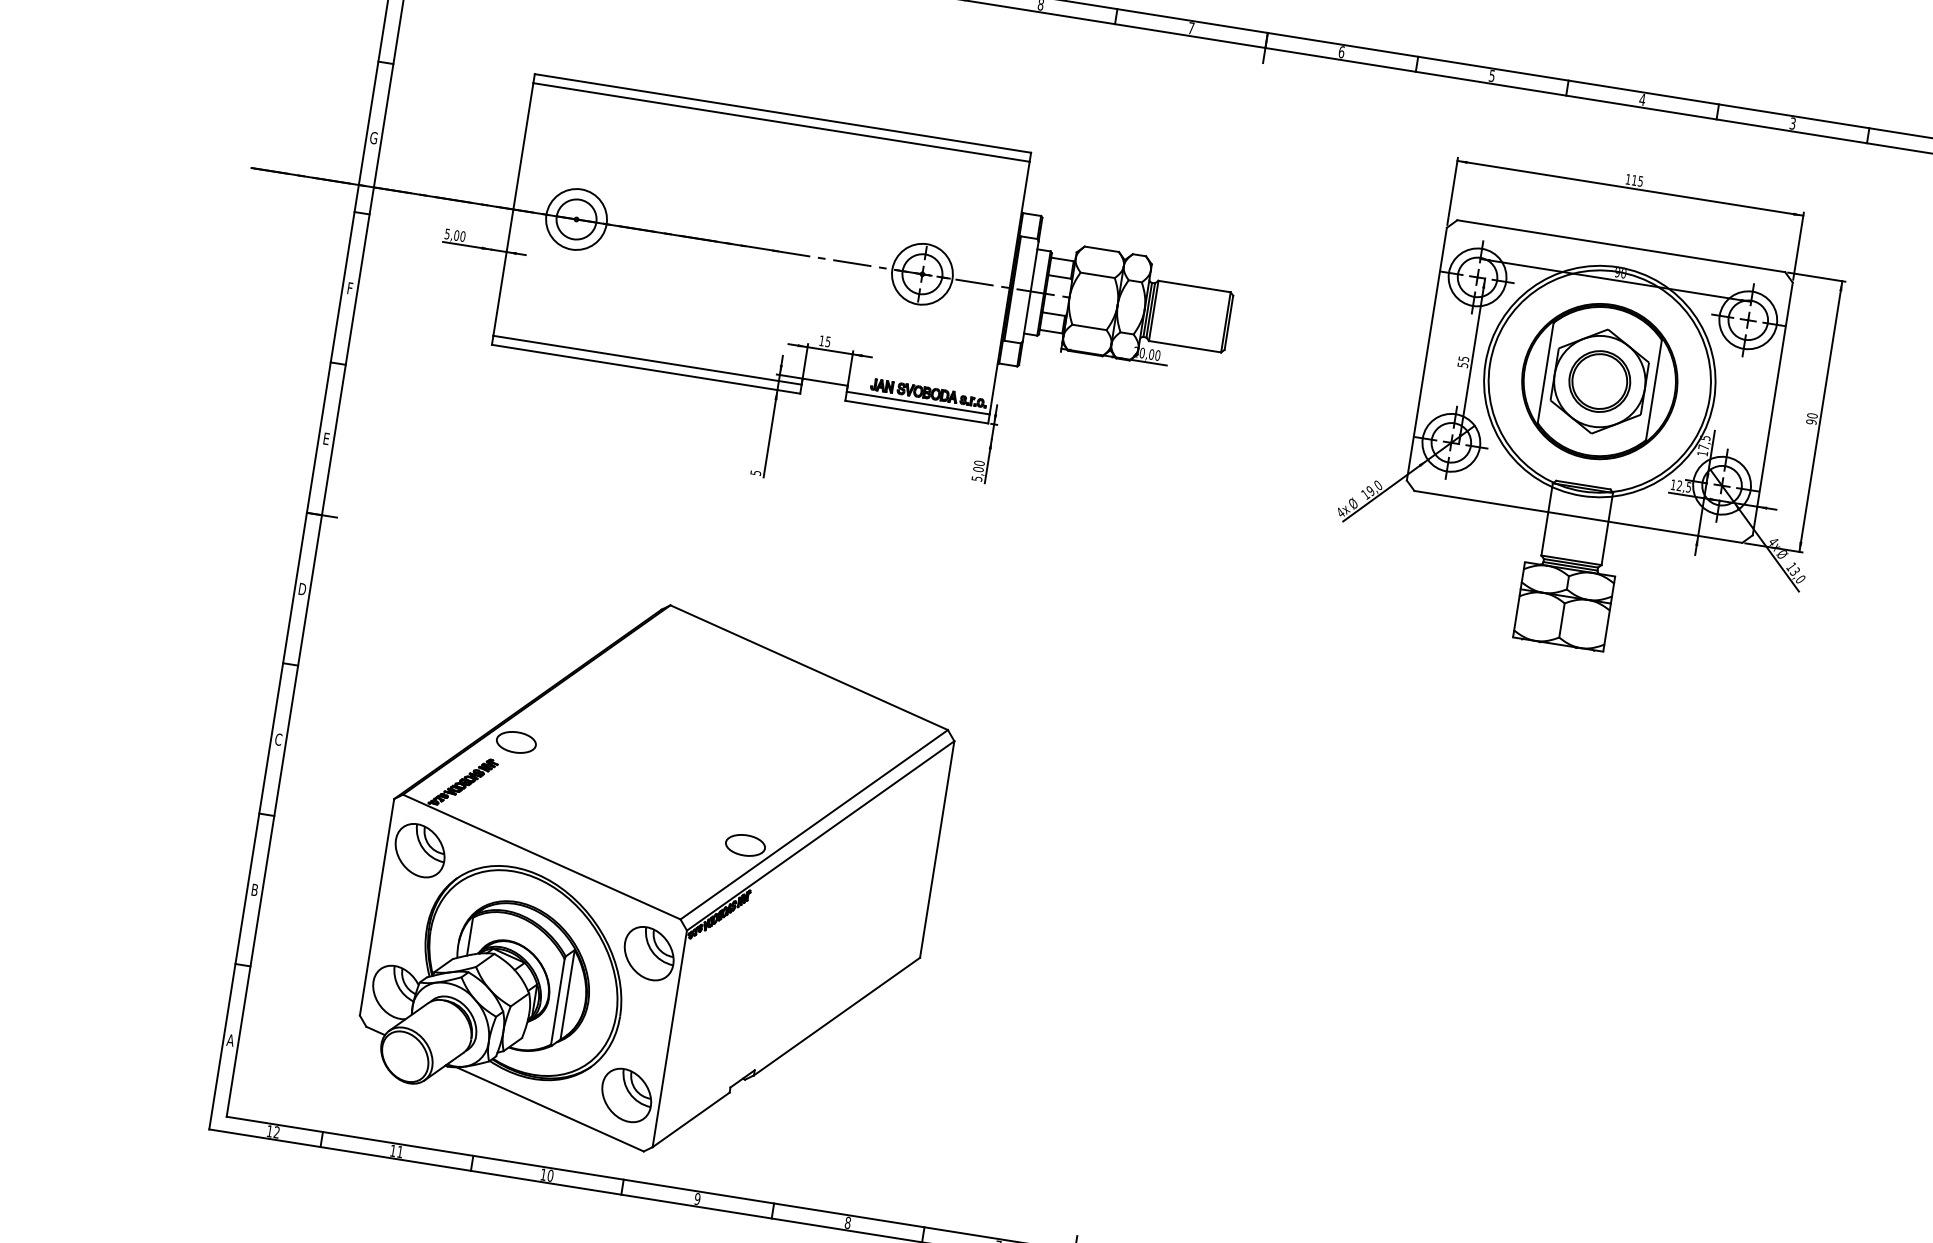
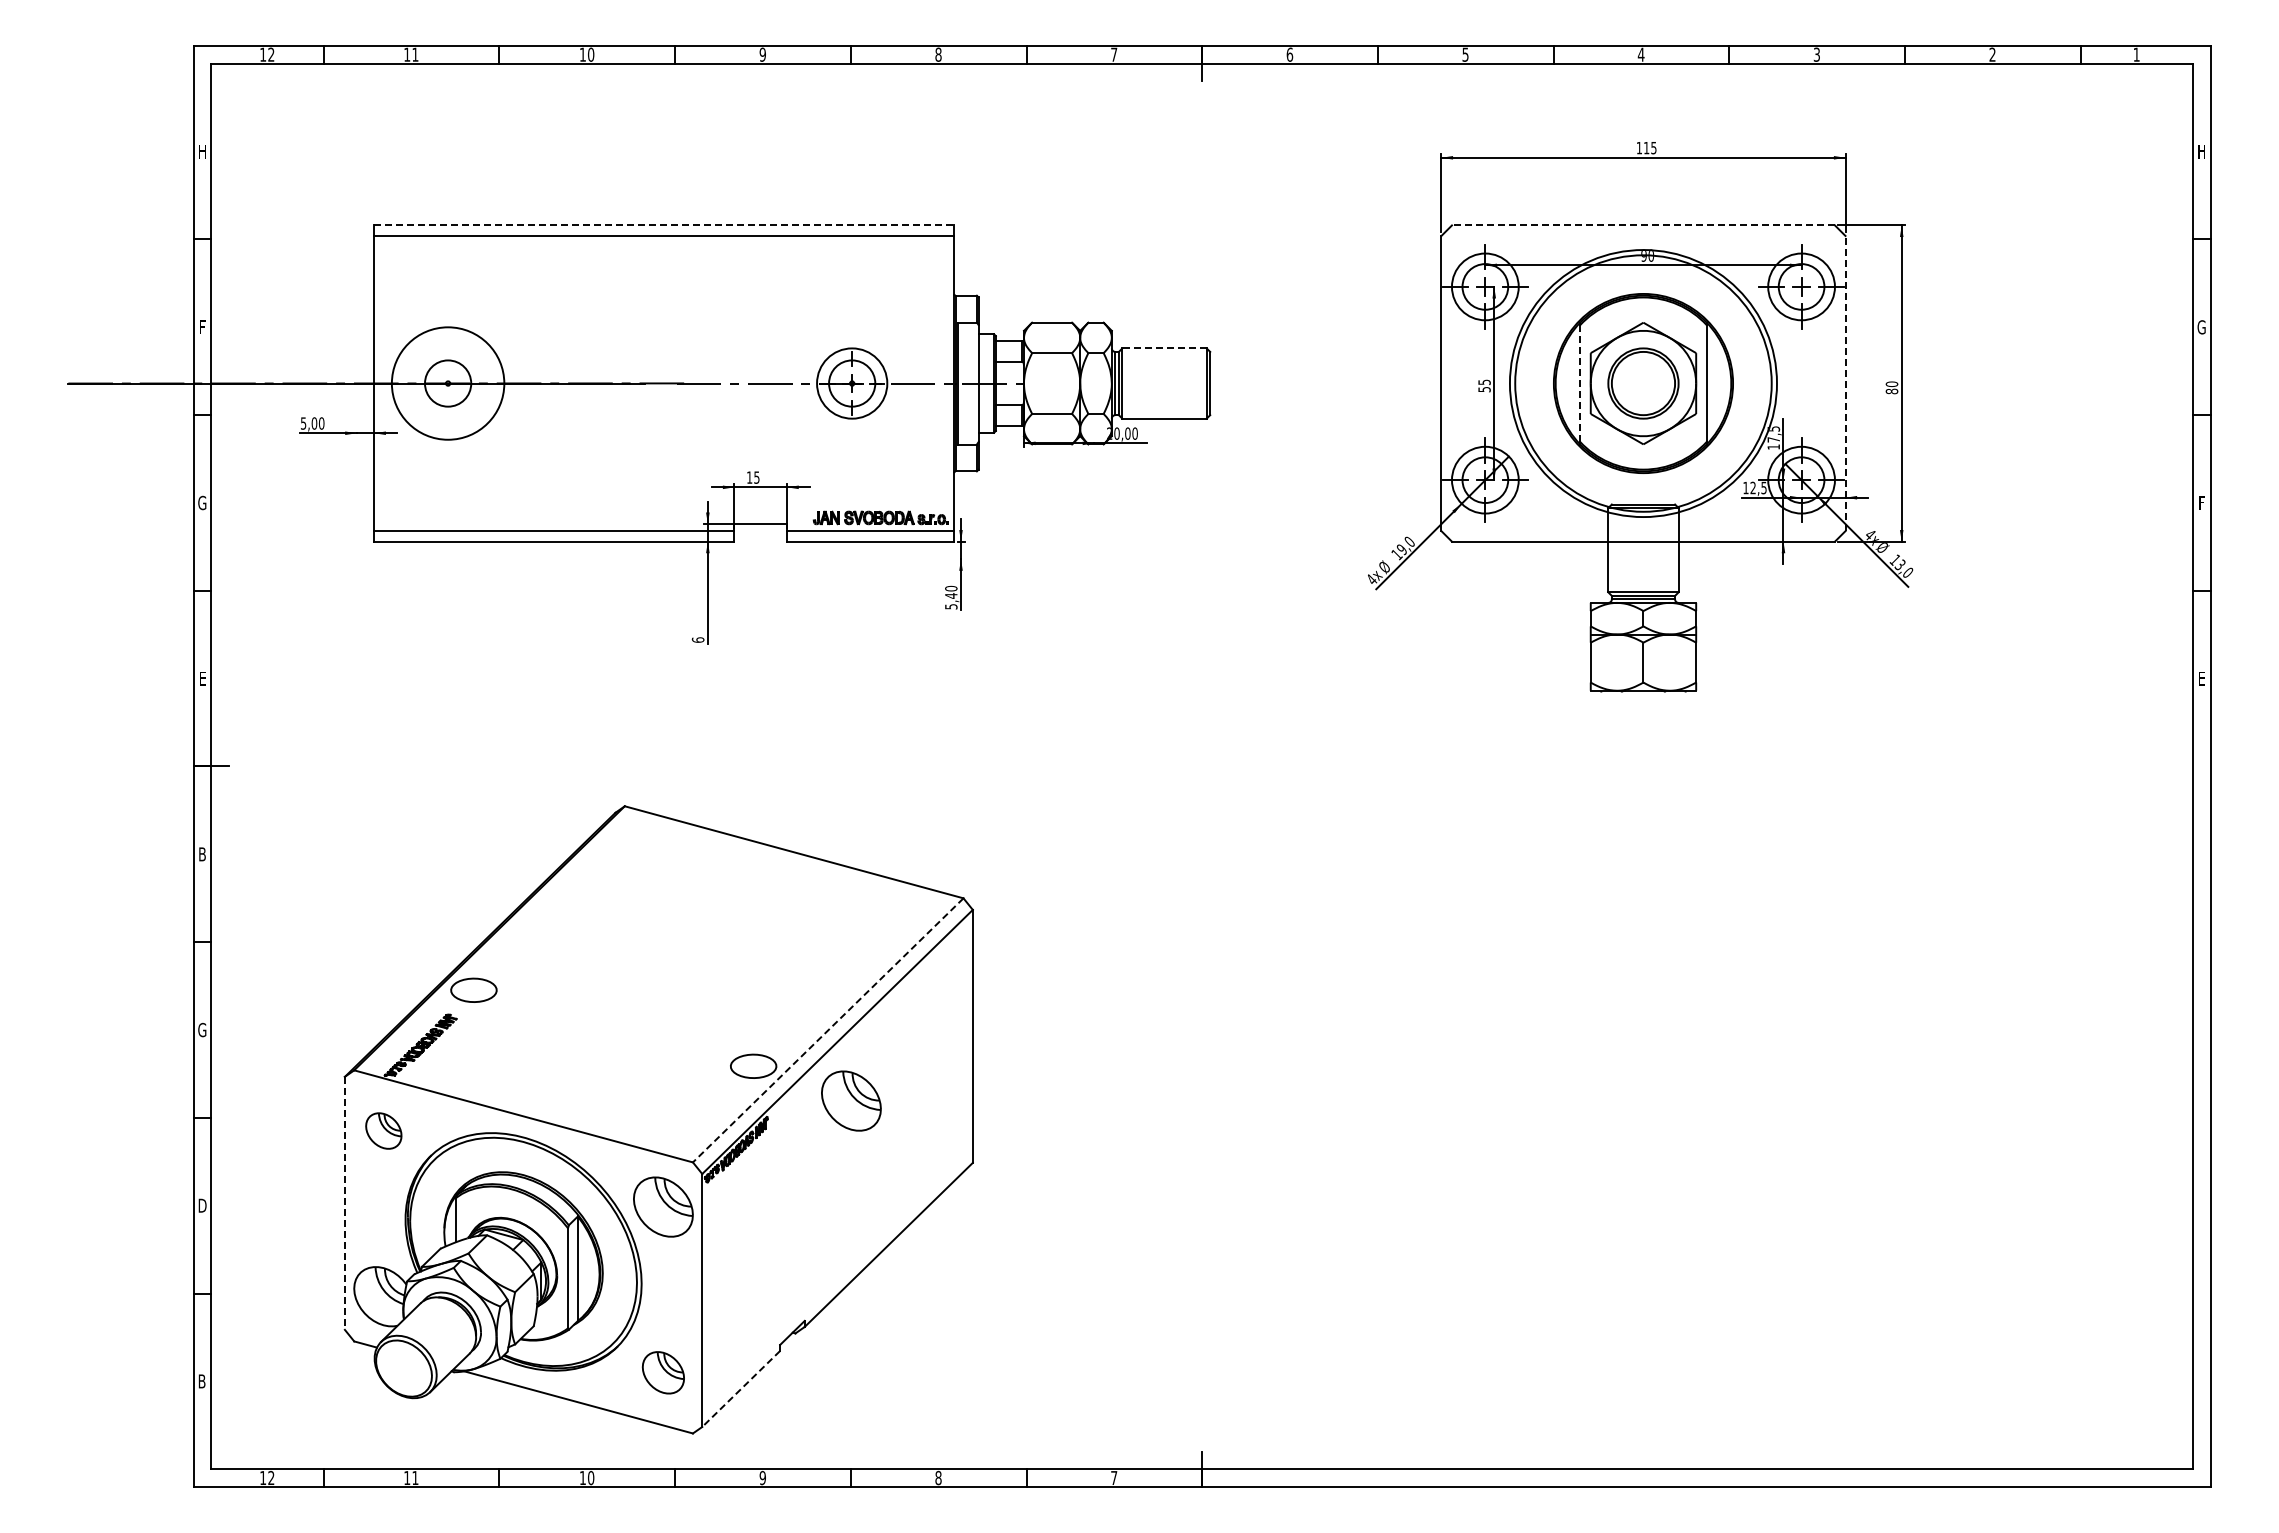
line: (783, 113) -> (664, 225), solid -> dashed
text: (373, 138) -> (202, 327), G -> F
circle: (576, 219) -> (447, 383), size x1.6
line: (1620, 246) -> (1642, 225), solid -> dashed
line: (1194, 286) -> (1164, 348), solid -> dashed
text: (350, 288) -> (202, 502), F -> G
line: (1545, 373) -> (1580, 384), solid -> dashed
line: (1772, 408) -> (1845, 383), solid -> dashed
text: (1811, 422) -> (1892, 391), 90 -> 80
text: (978, 469) -> (951, 595), 5,00 -> 5,40
text: (755, 472) -> (697, 639), 5 -> 6
text: (302, 589) -> (202, 854), D -> B
text: (278, 739) -> (202, 1029), C -> G
line: (813, 824) -> (827, 1030), solid -> dashed
part: (419, 850) -> (383, 1130), size x0.6
part: (824, 887) -> (851, 1100), added
text: (254, 889) -> (202, 1205), B -> D
line: (376, 907) -> (344, 1203), solid -> dashed
text: (231, 1040) -> (202, 1381), A -> B
part: (626, 1095) -> (663, 1372), size x0.7
line: (690, 1120) -> (740, 1389), solid -> dashed

